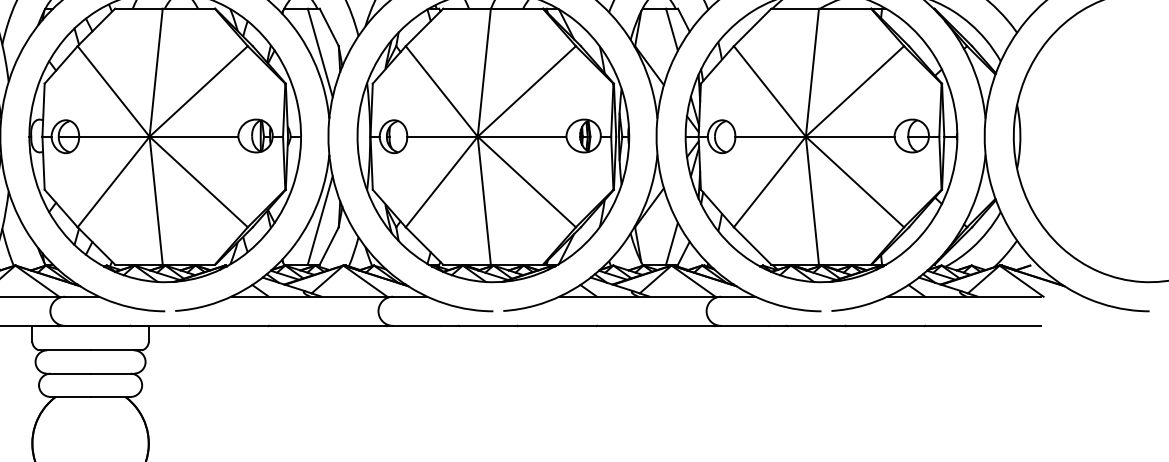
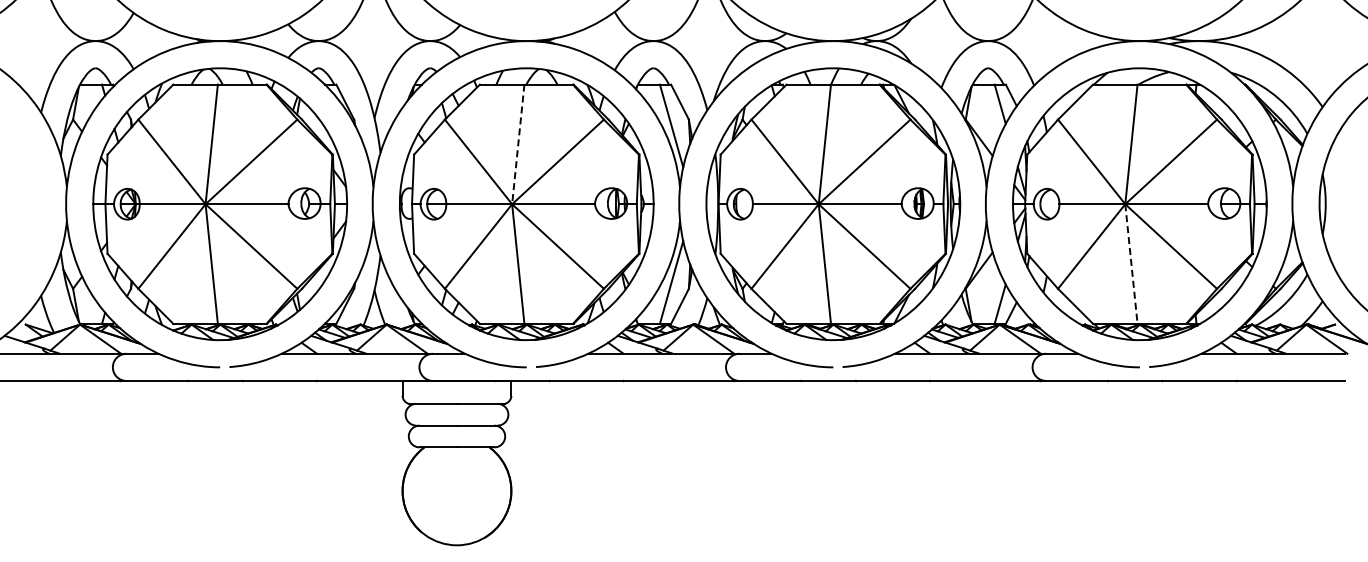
line: (156, 72) -> (518, 144), solid -> dashed
line: (812, 201) -> (1131, 264), solid -> dashed

